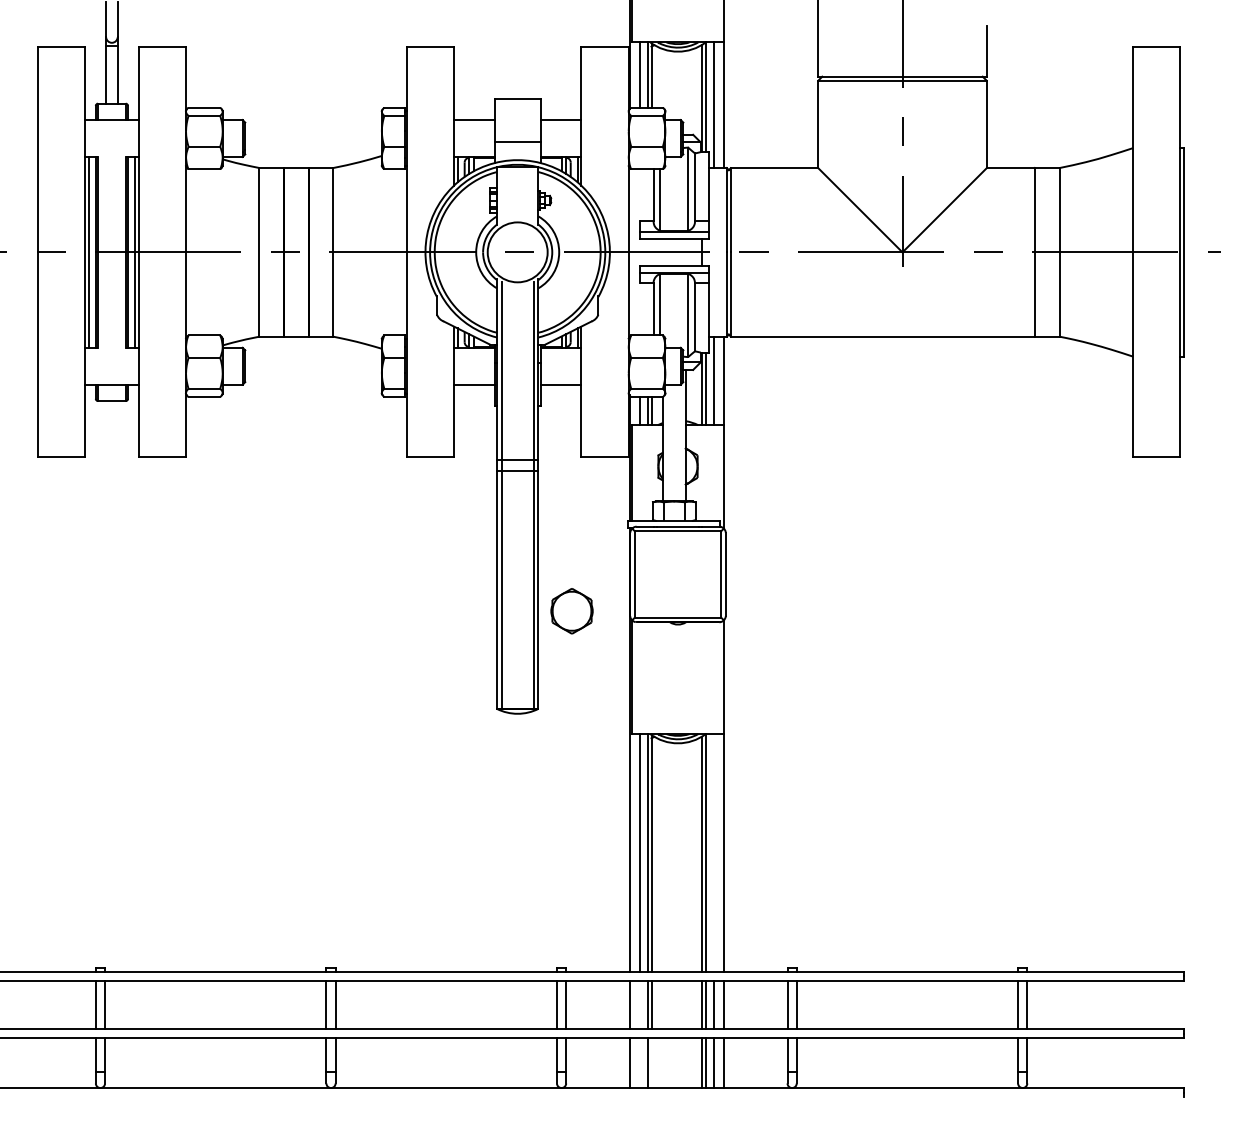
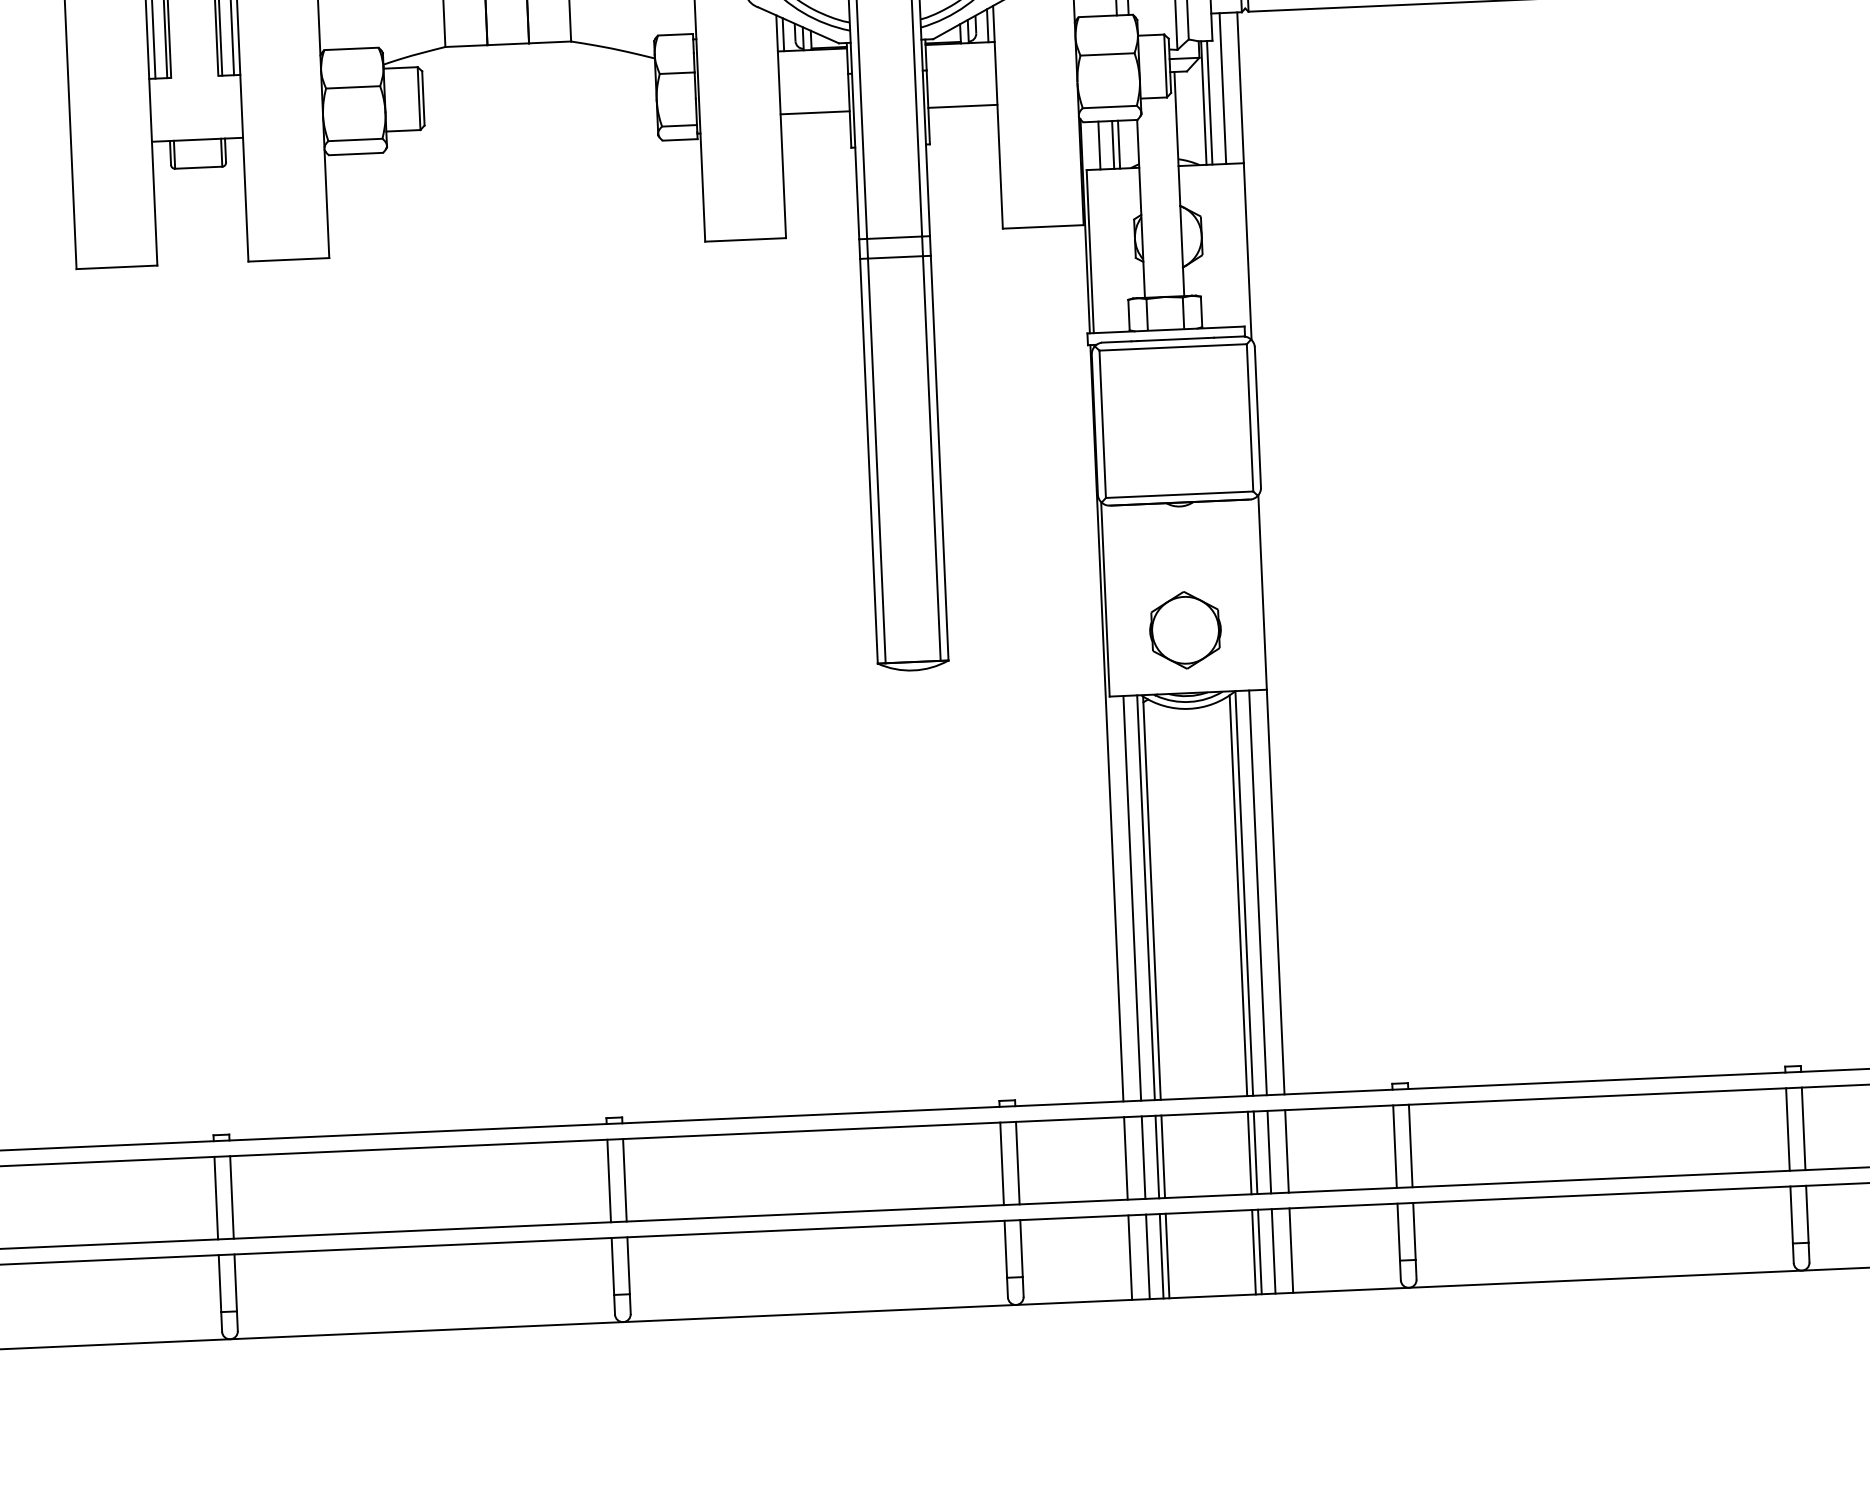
part: (571, 611) -> (1184, 630), moved
line: (713, 852) -> (1257, 892), added
line: (639, 1004) -> (1142, 1156), added
line: (639, 1063) -> (1147, 1257), added
line: (651, 1063) -> (1167, 1256), added

